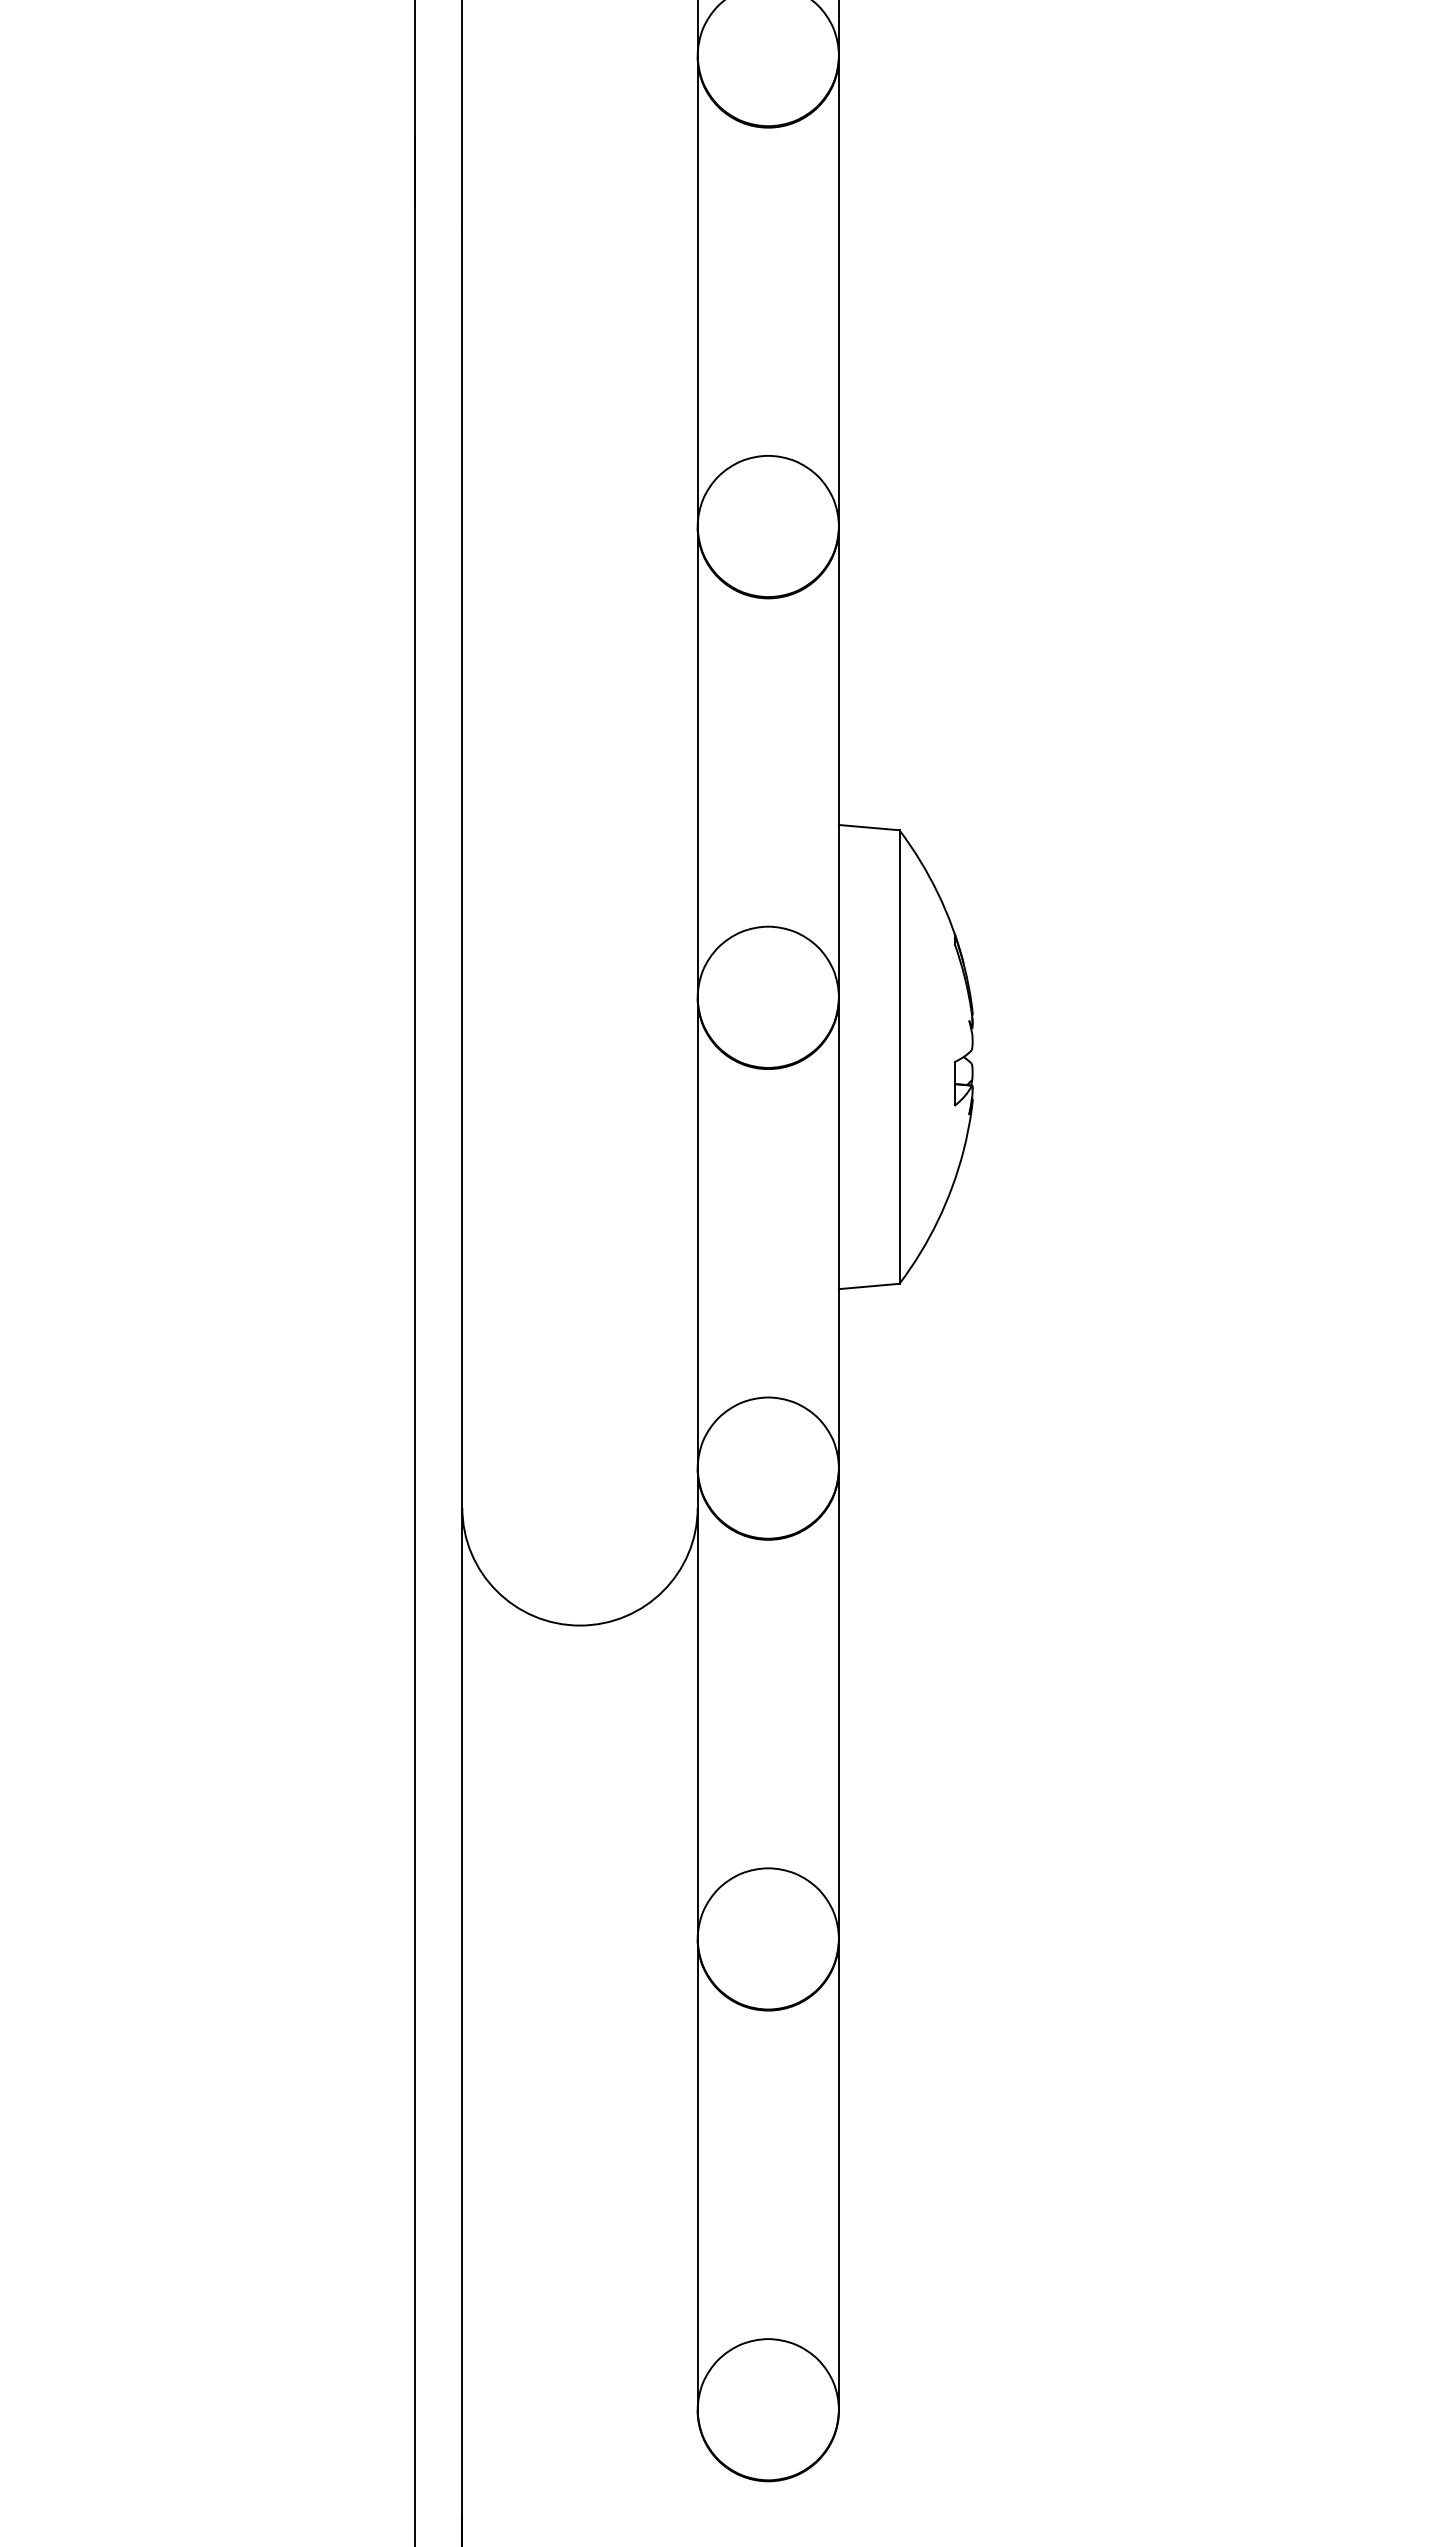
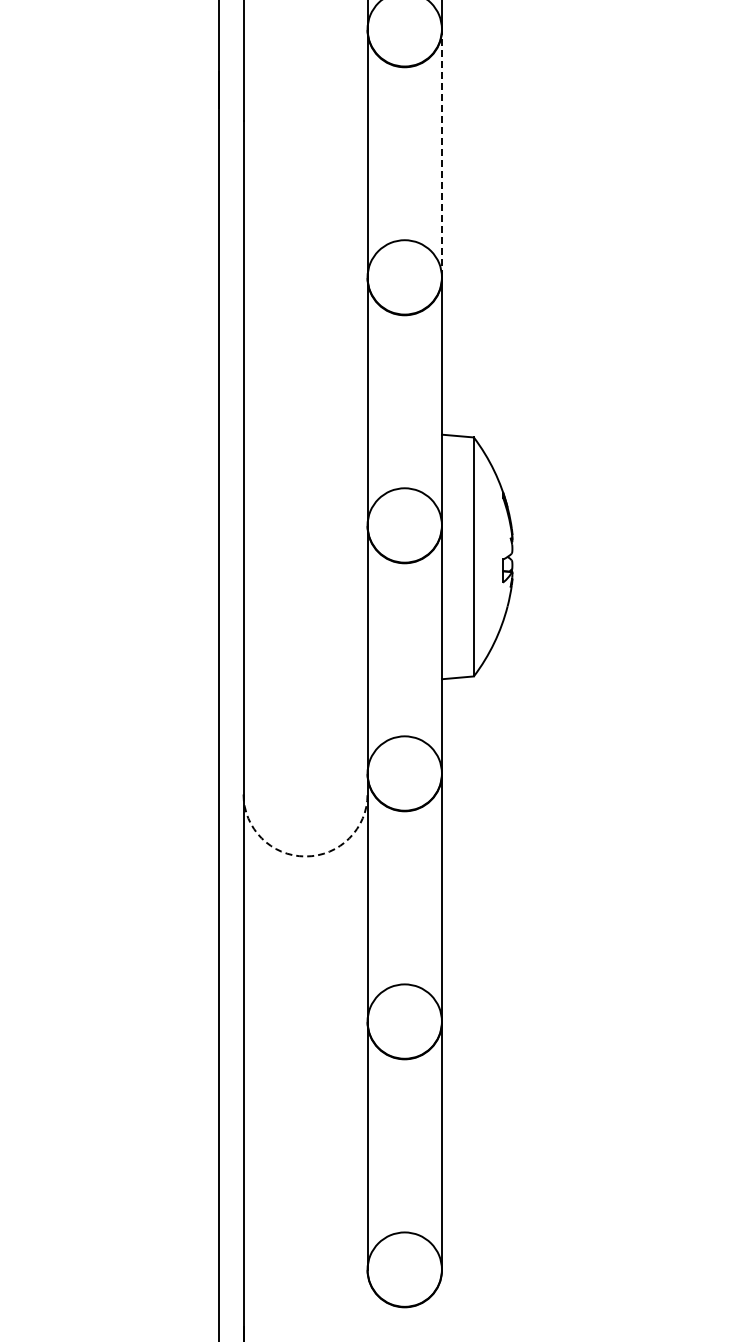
line: (838, 291) -> (441, 153), solid -> dashed
arc: (579, 1625) -> (305, 856), solid -> dashed

